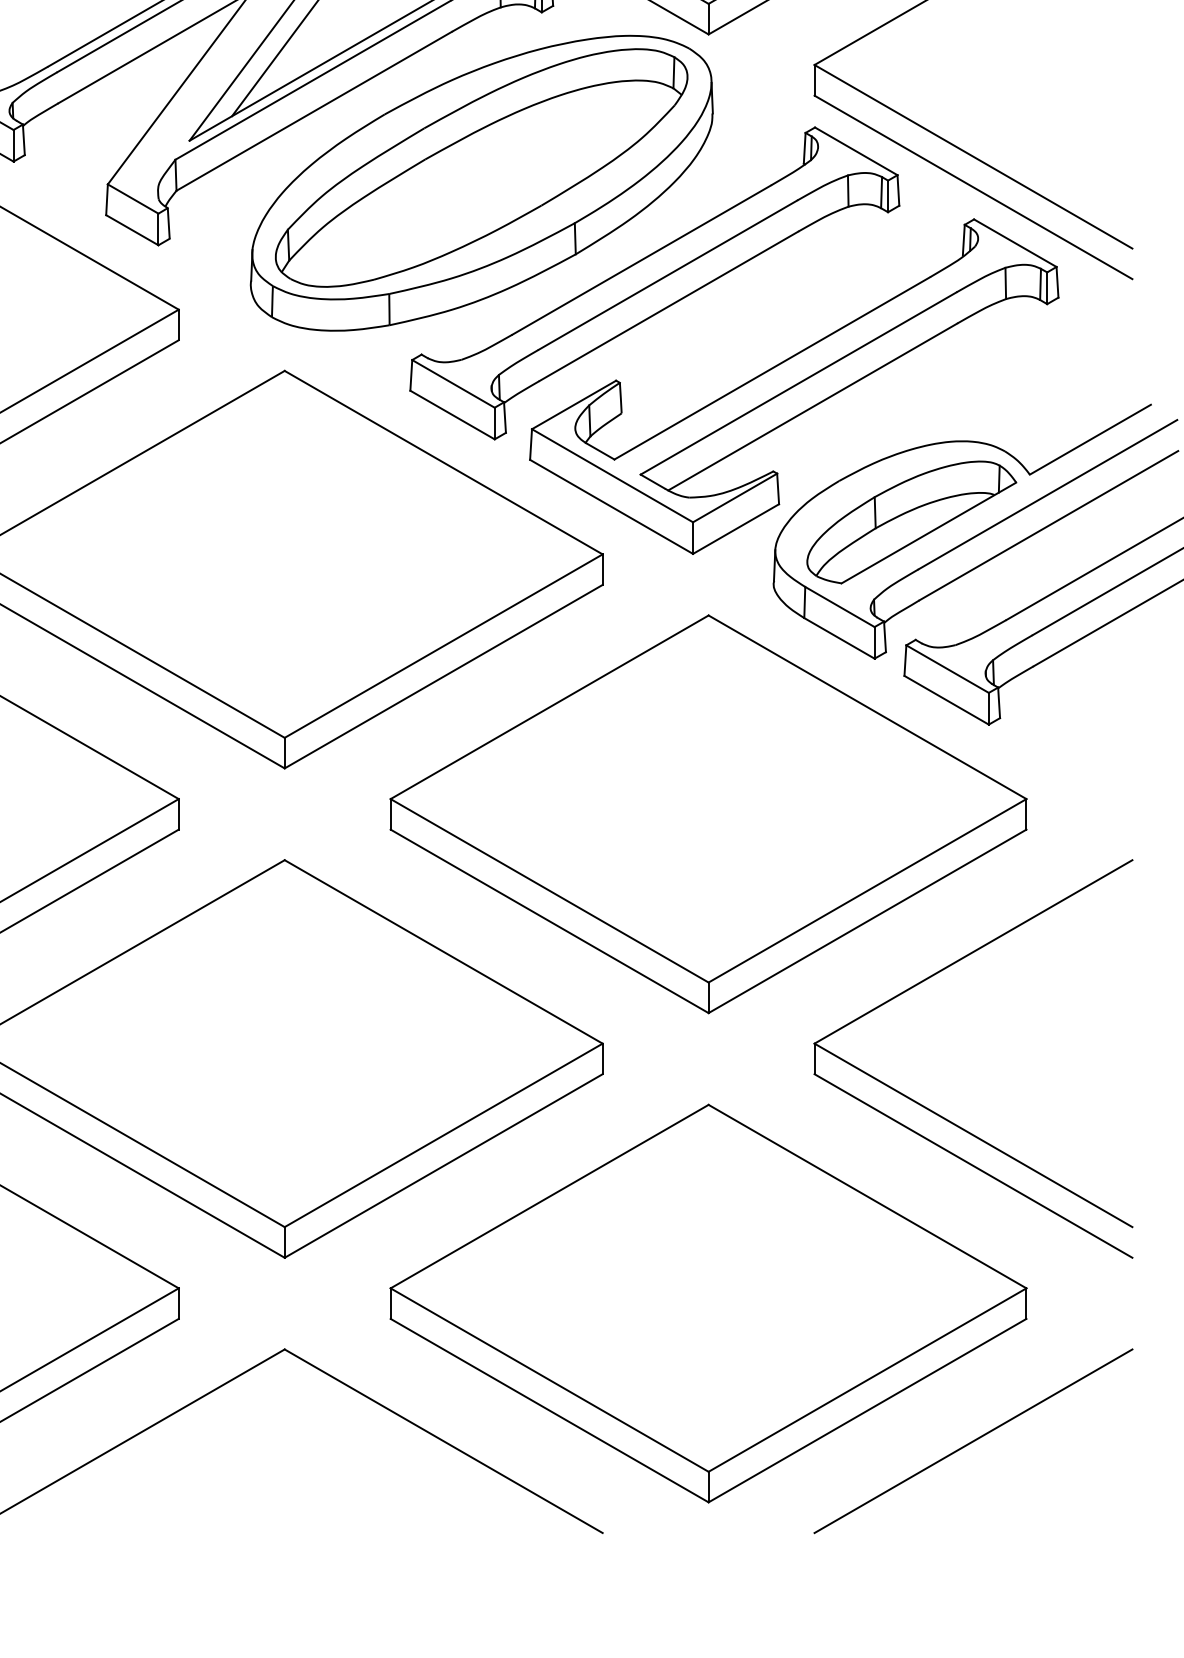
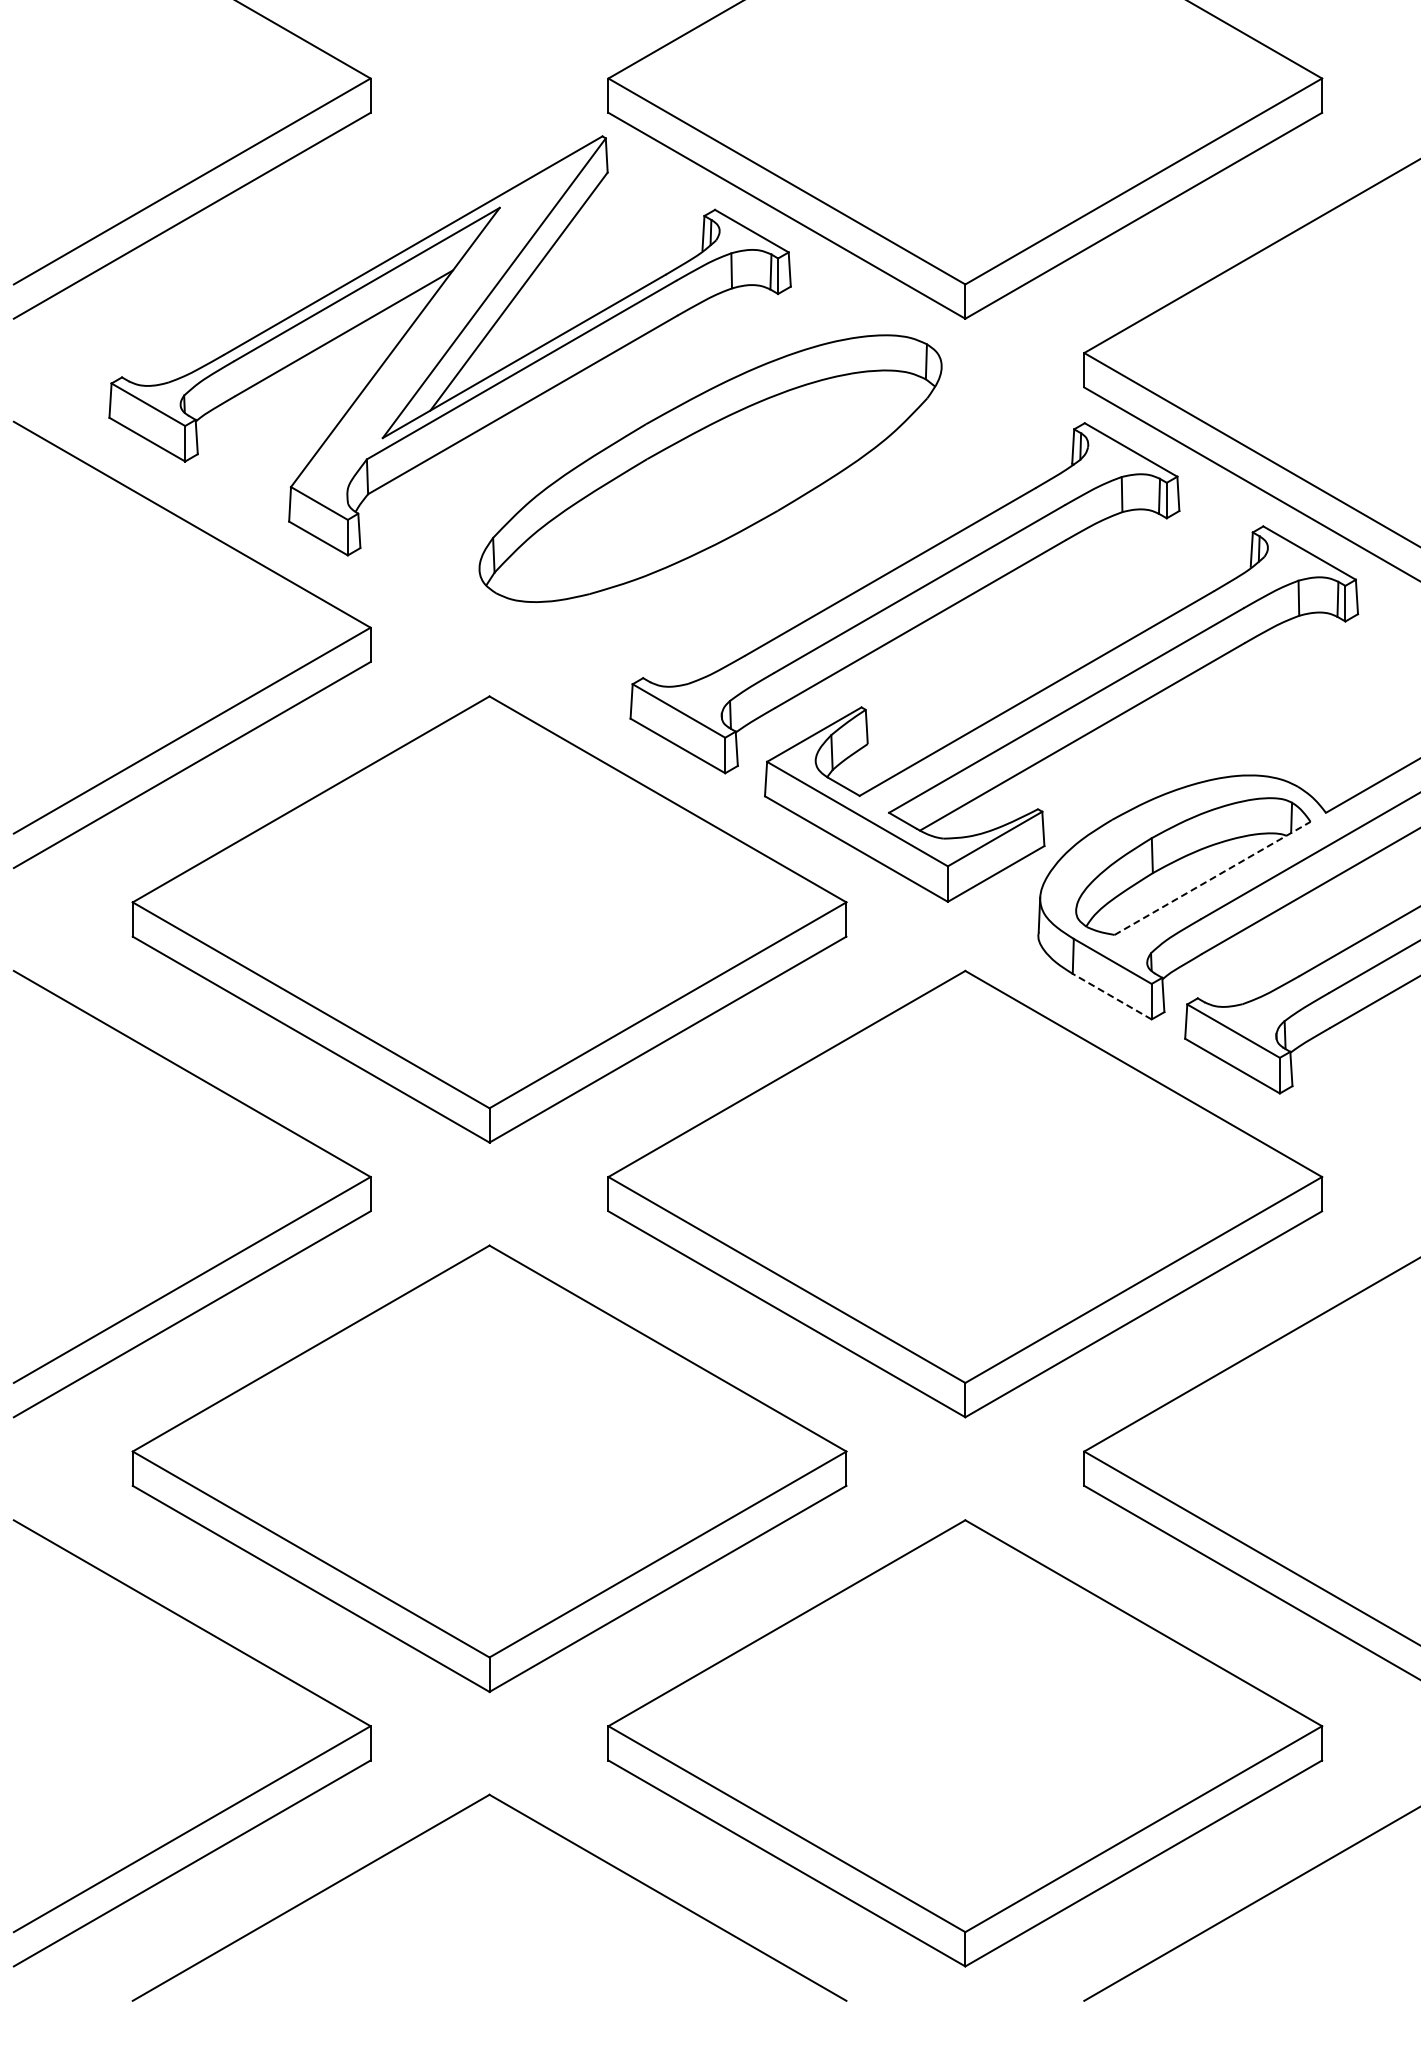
part: (481, 182) -> (710, 485), removed
line: (929, 533) -> (1213, 878), solid -> dashed
line: (839, 638) -> (1112, 996), solid -> dashed

